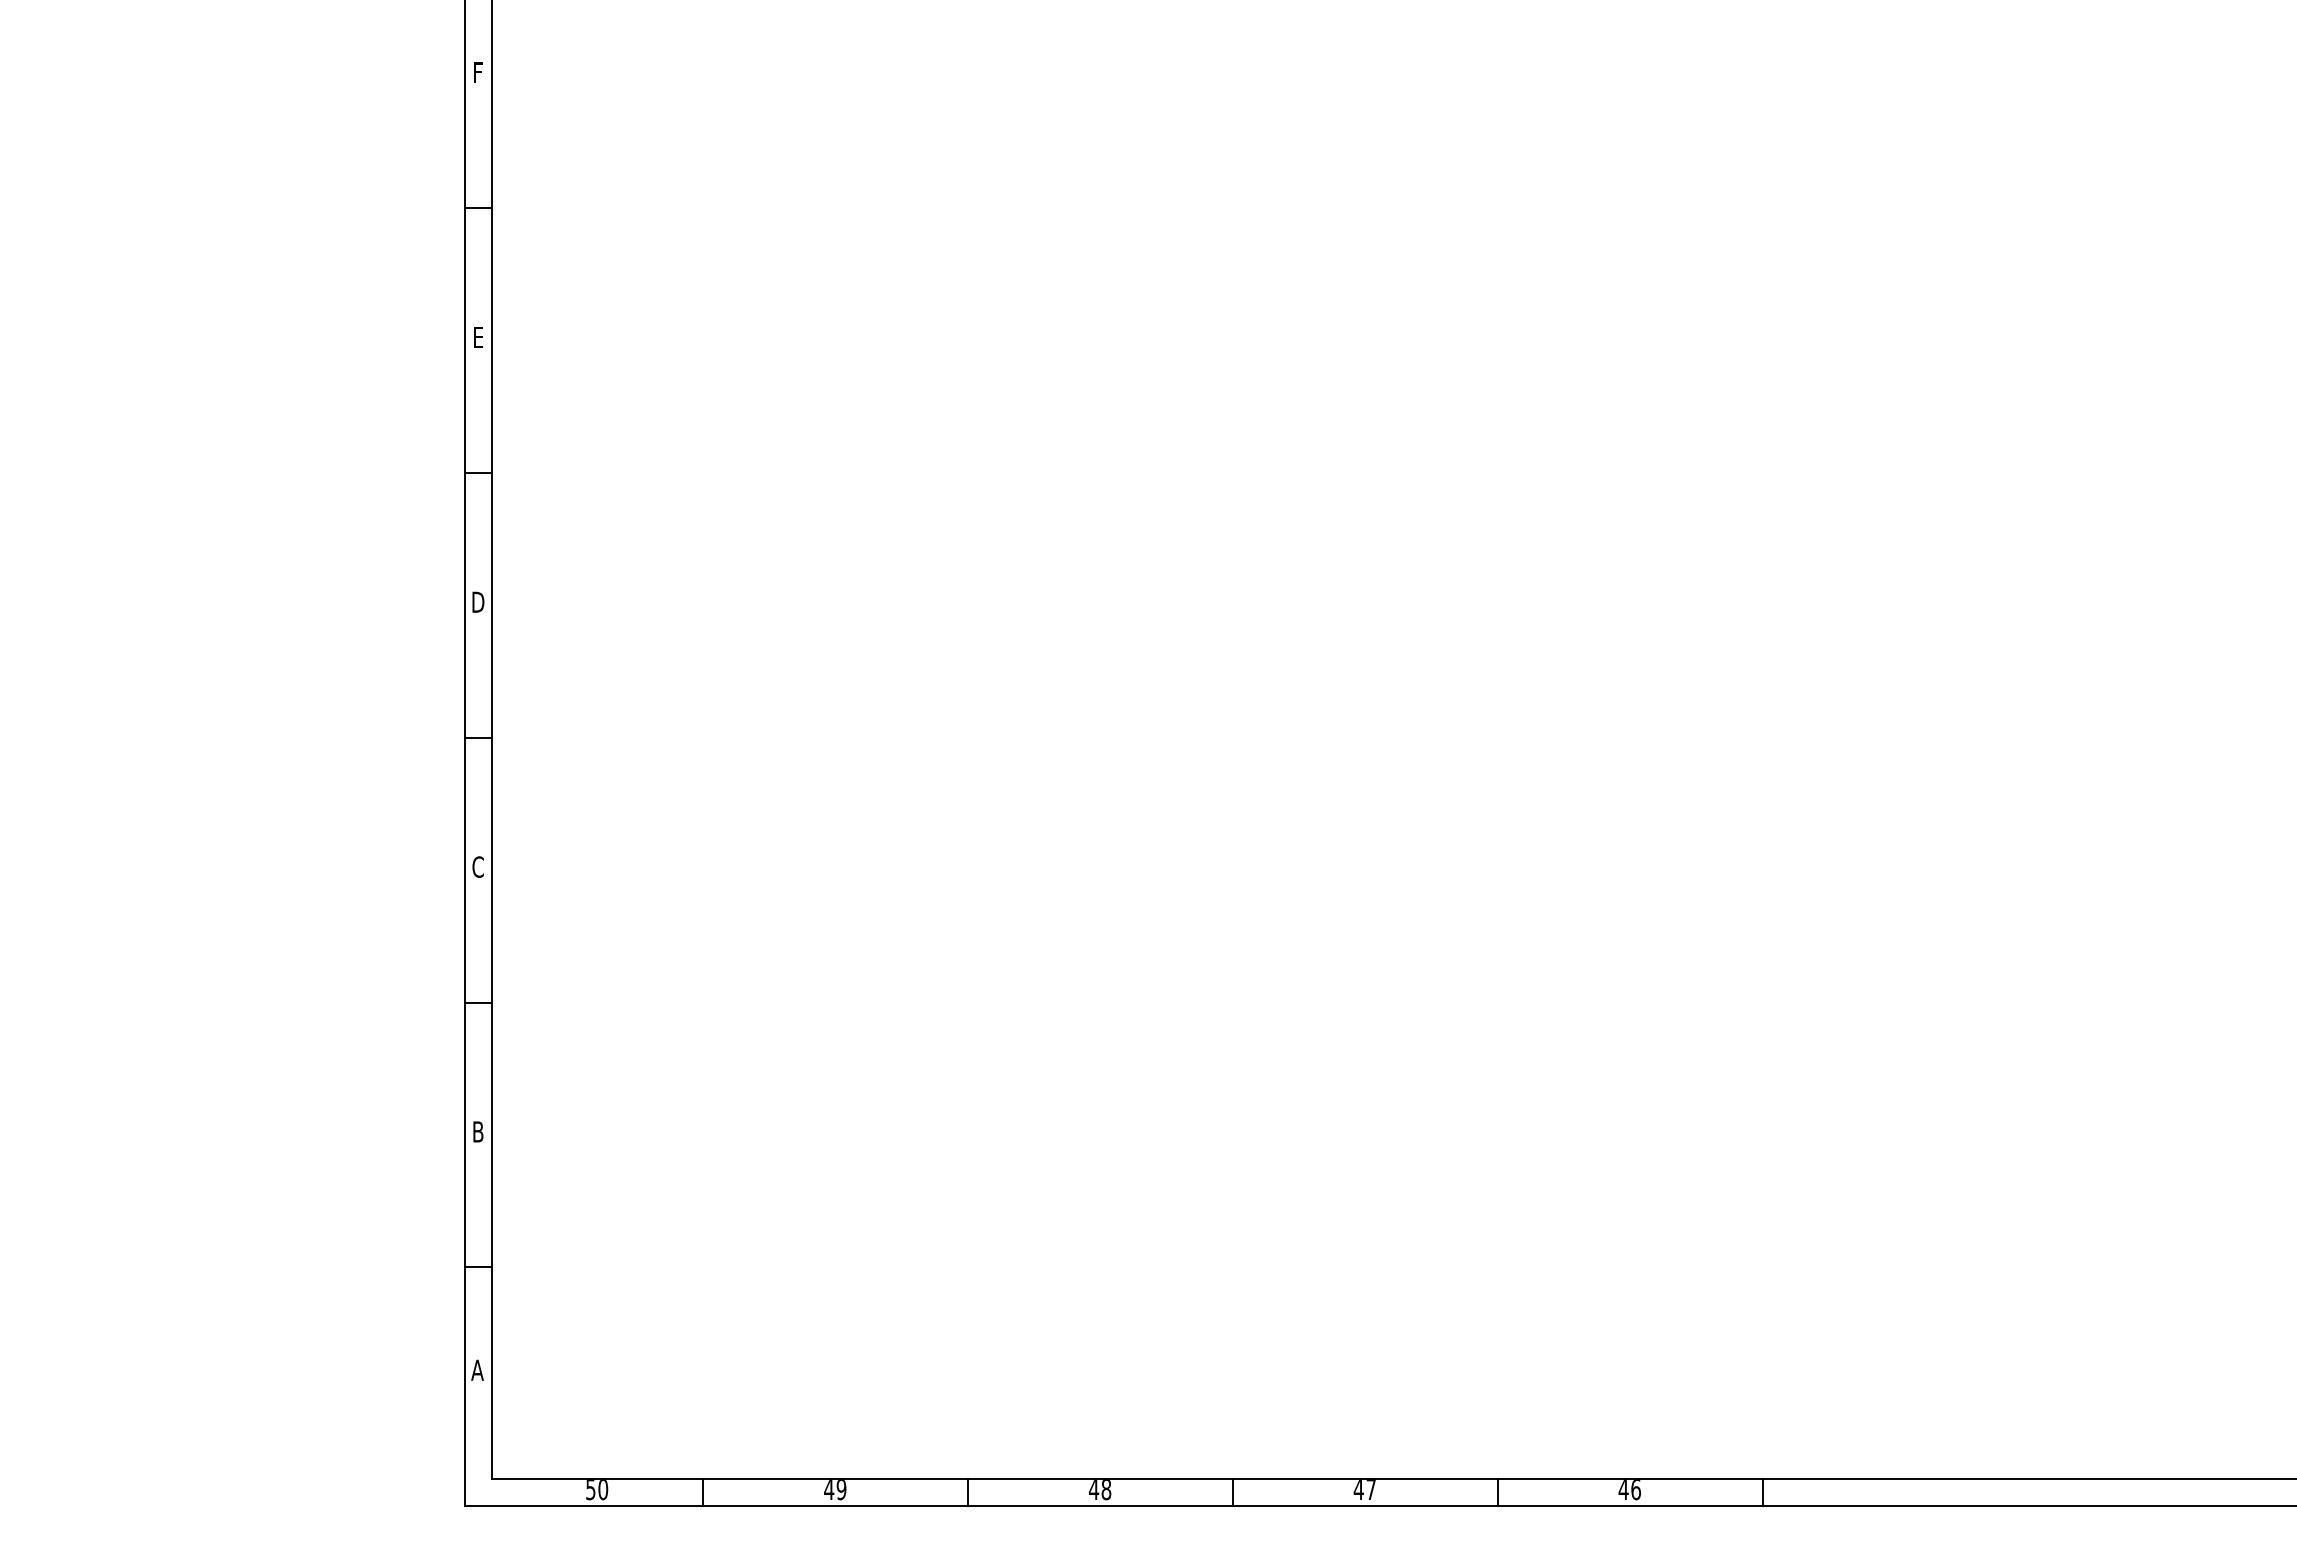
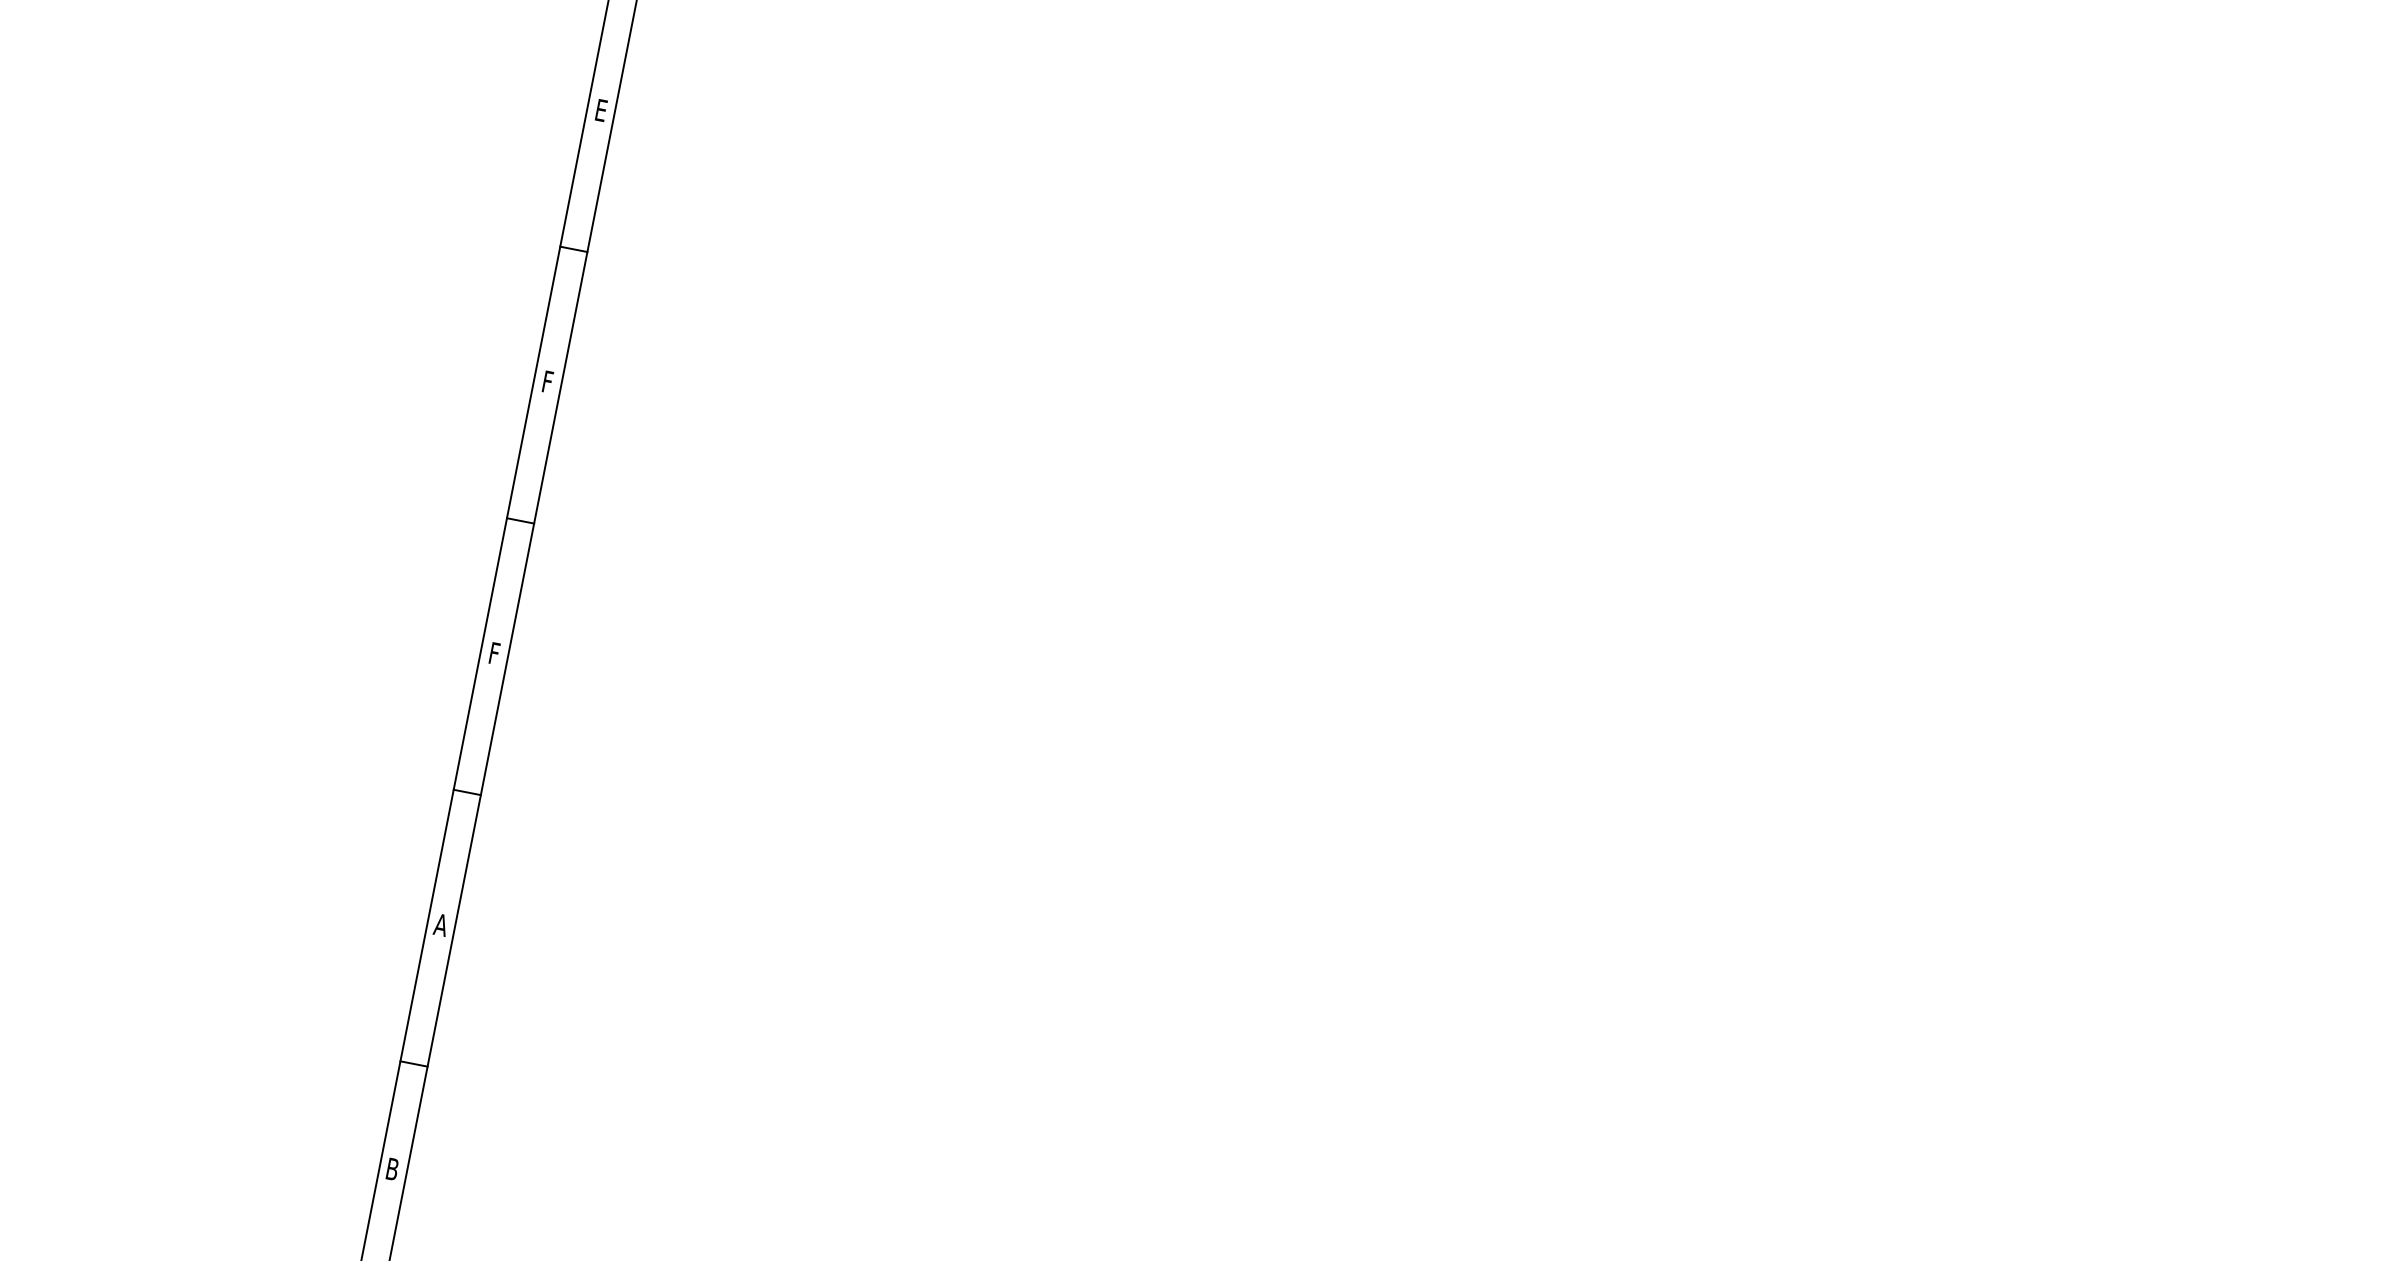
text: (478, 601) -> (548, 381), D -> F
text: (477, 866) -> (493, 652), C -> F
text: (477, 1131) -> (440, 924), B -> A
text: (477, 1369) -> (392, 1168), A -> B

